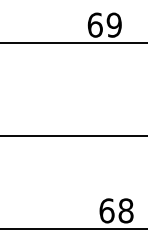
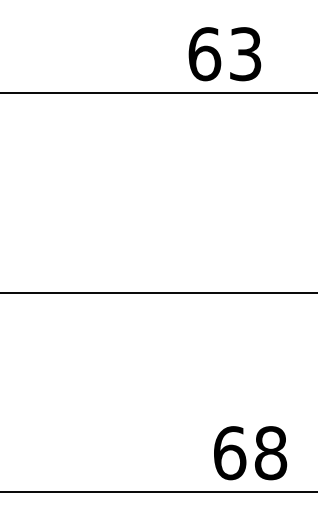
text: (113, 24) -> (243, 52), 69 -> 63

